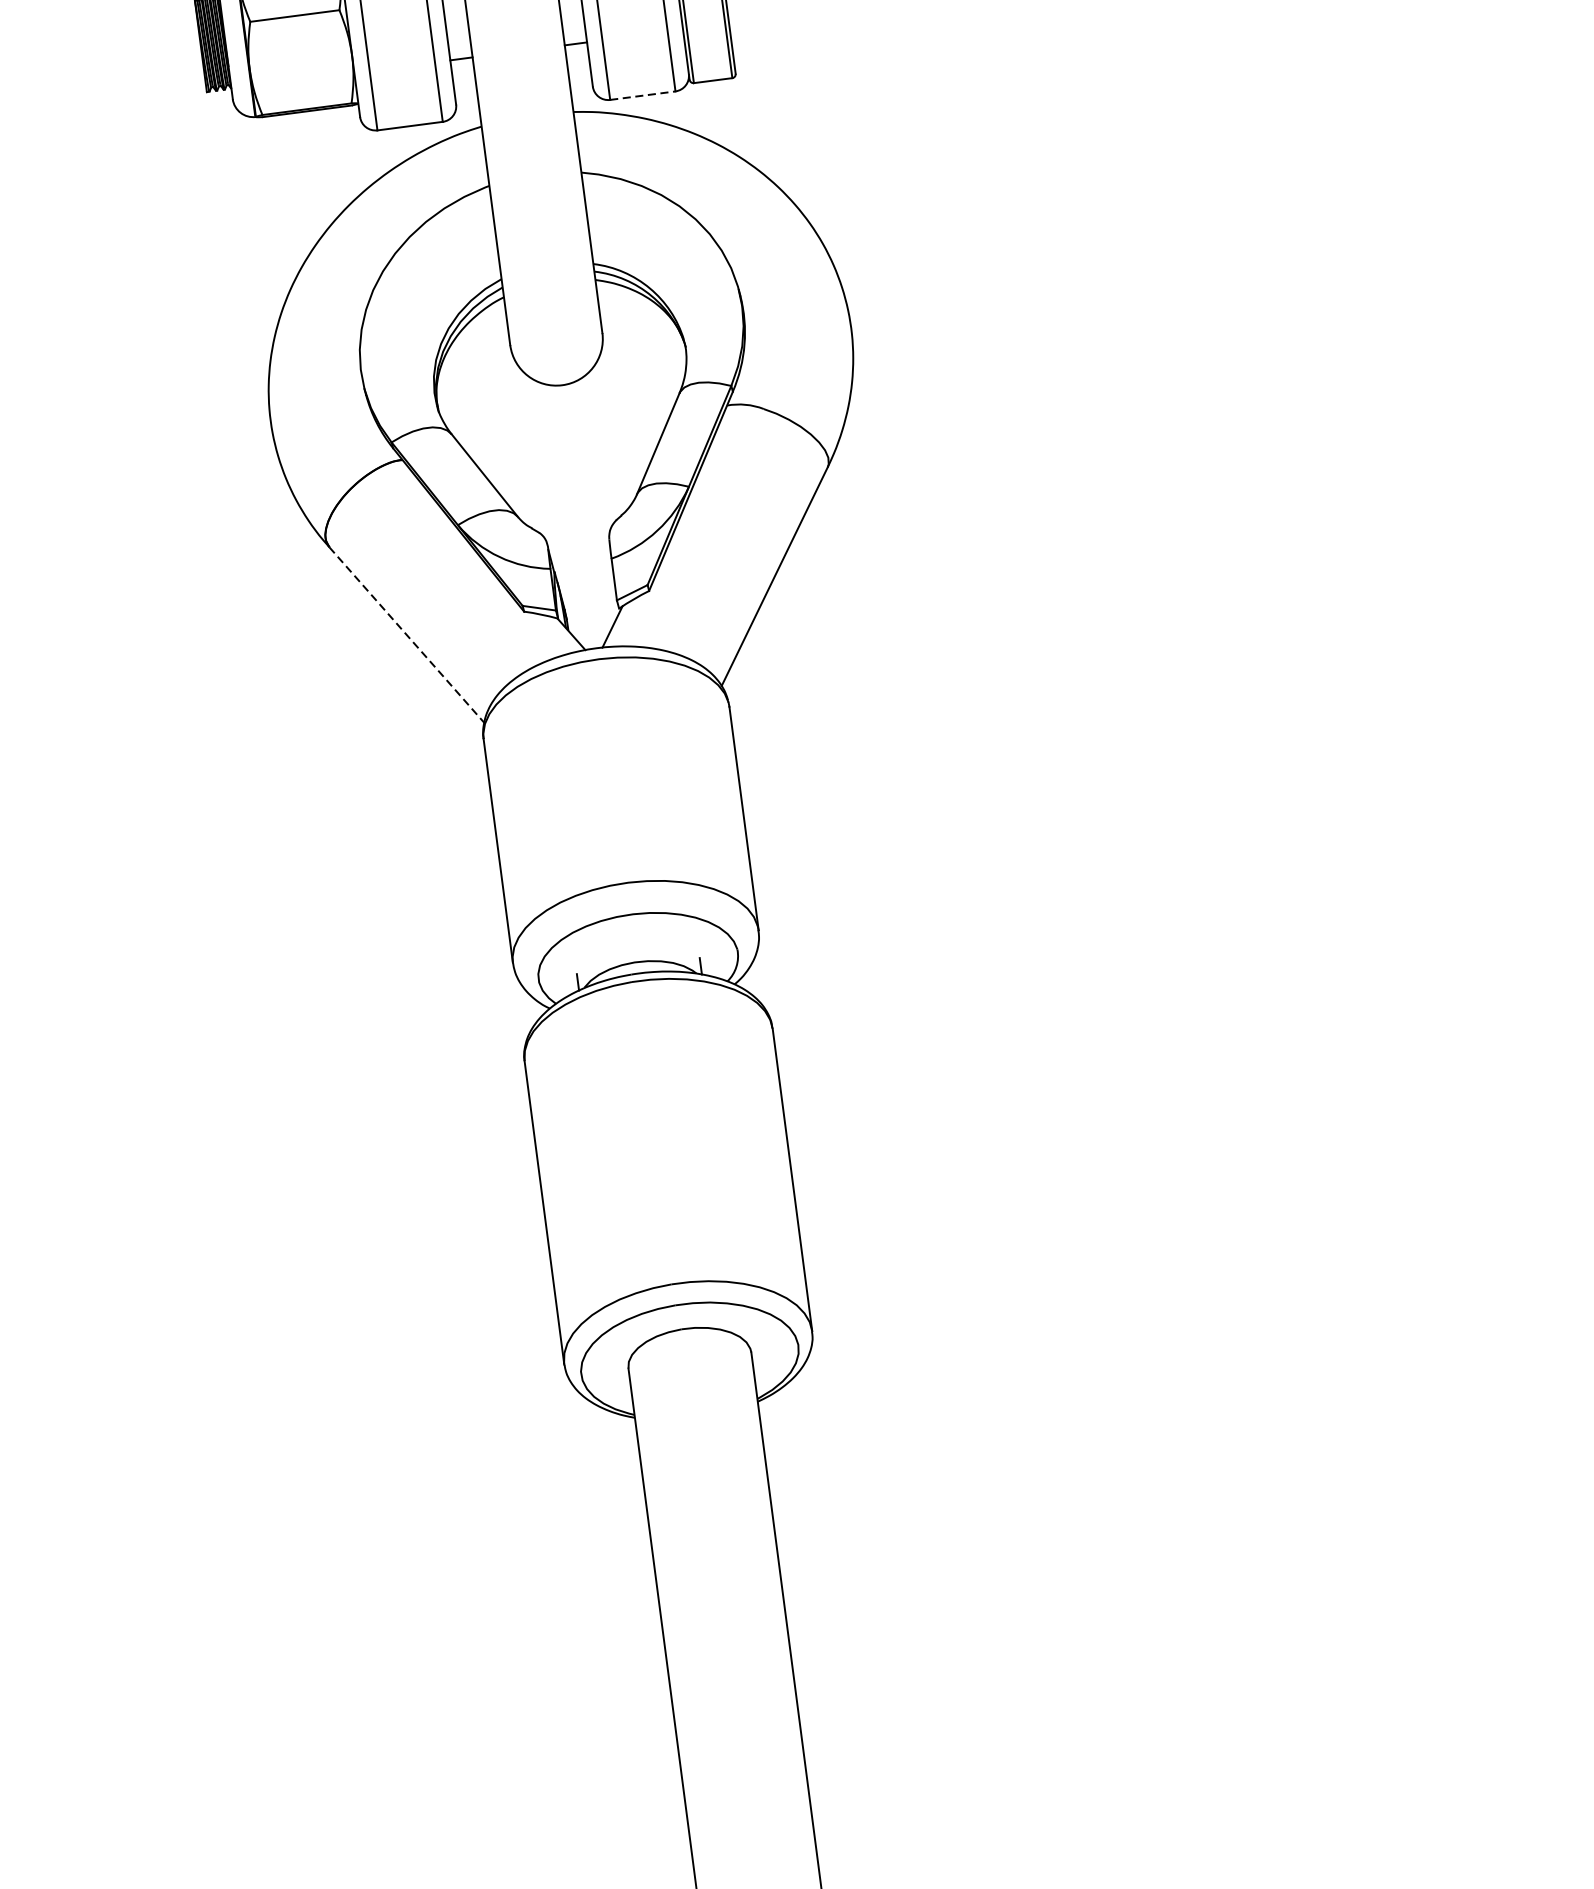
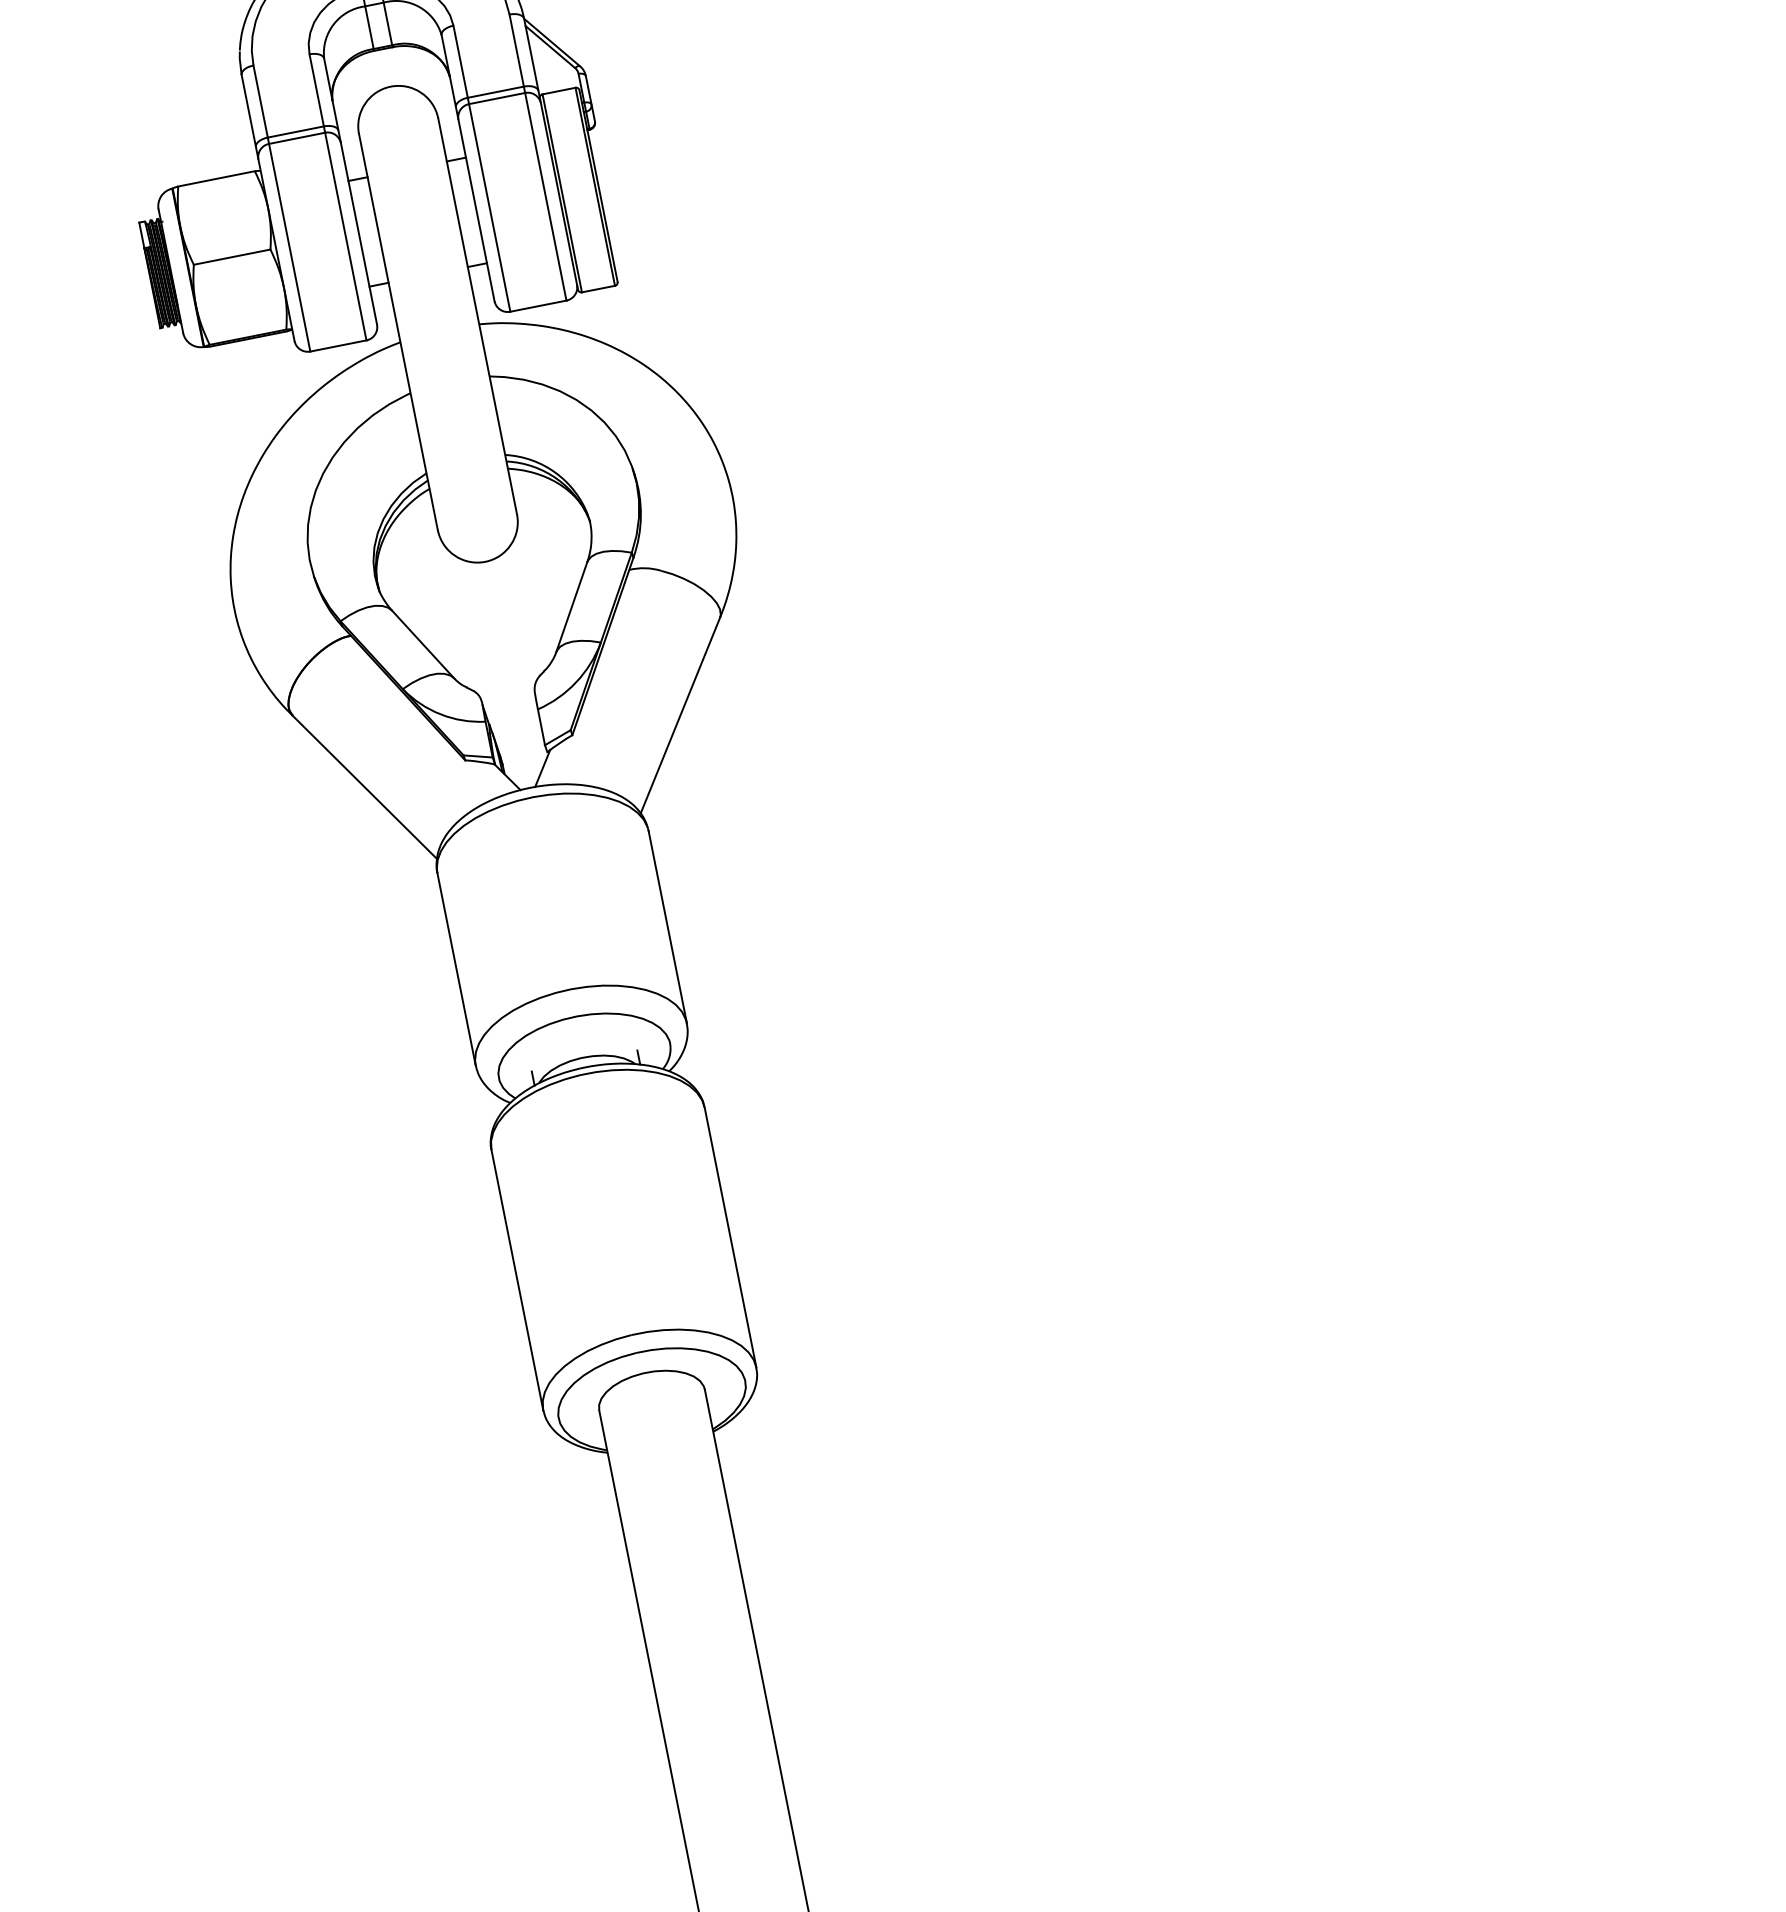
line: (642, 96) -> (538, 306), dashed -> solid
line: (406, 635) -> (364, 787), dashed -> solid

